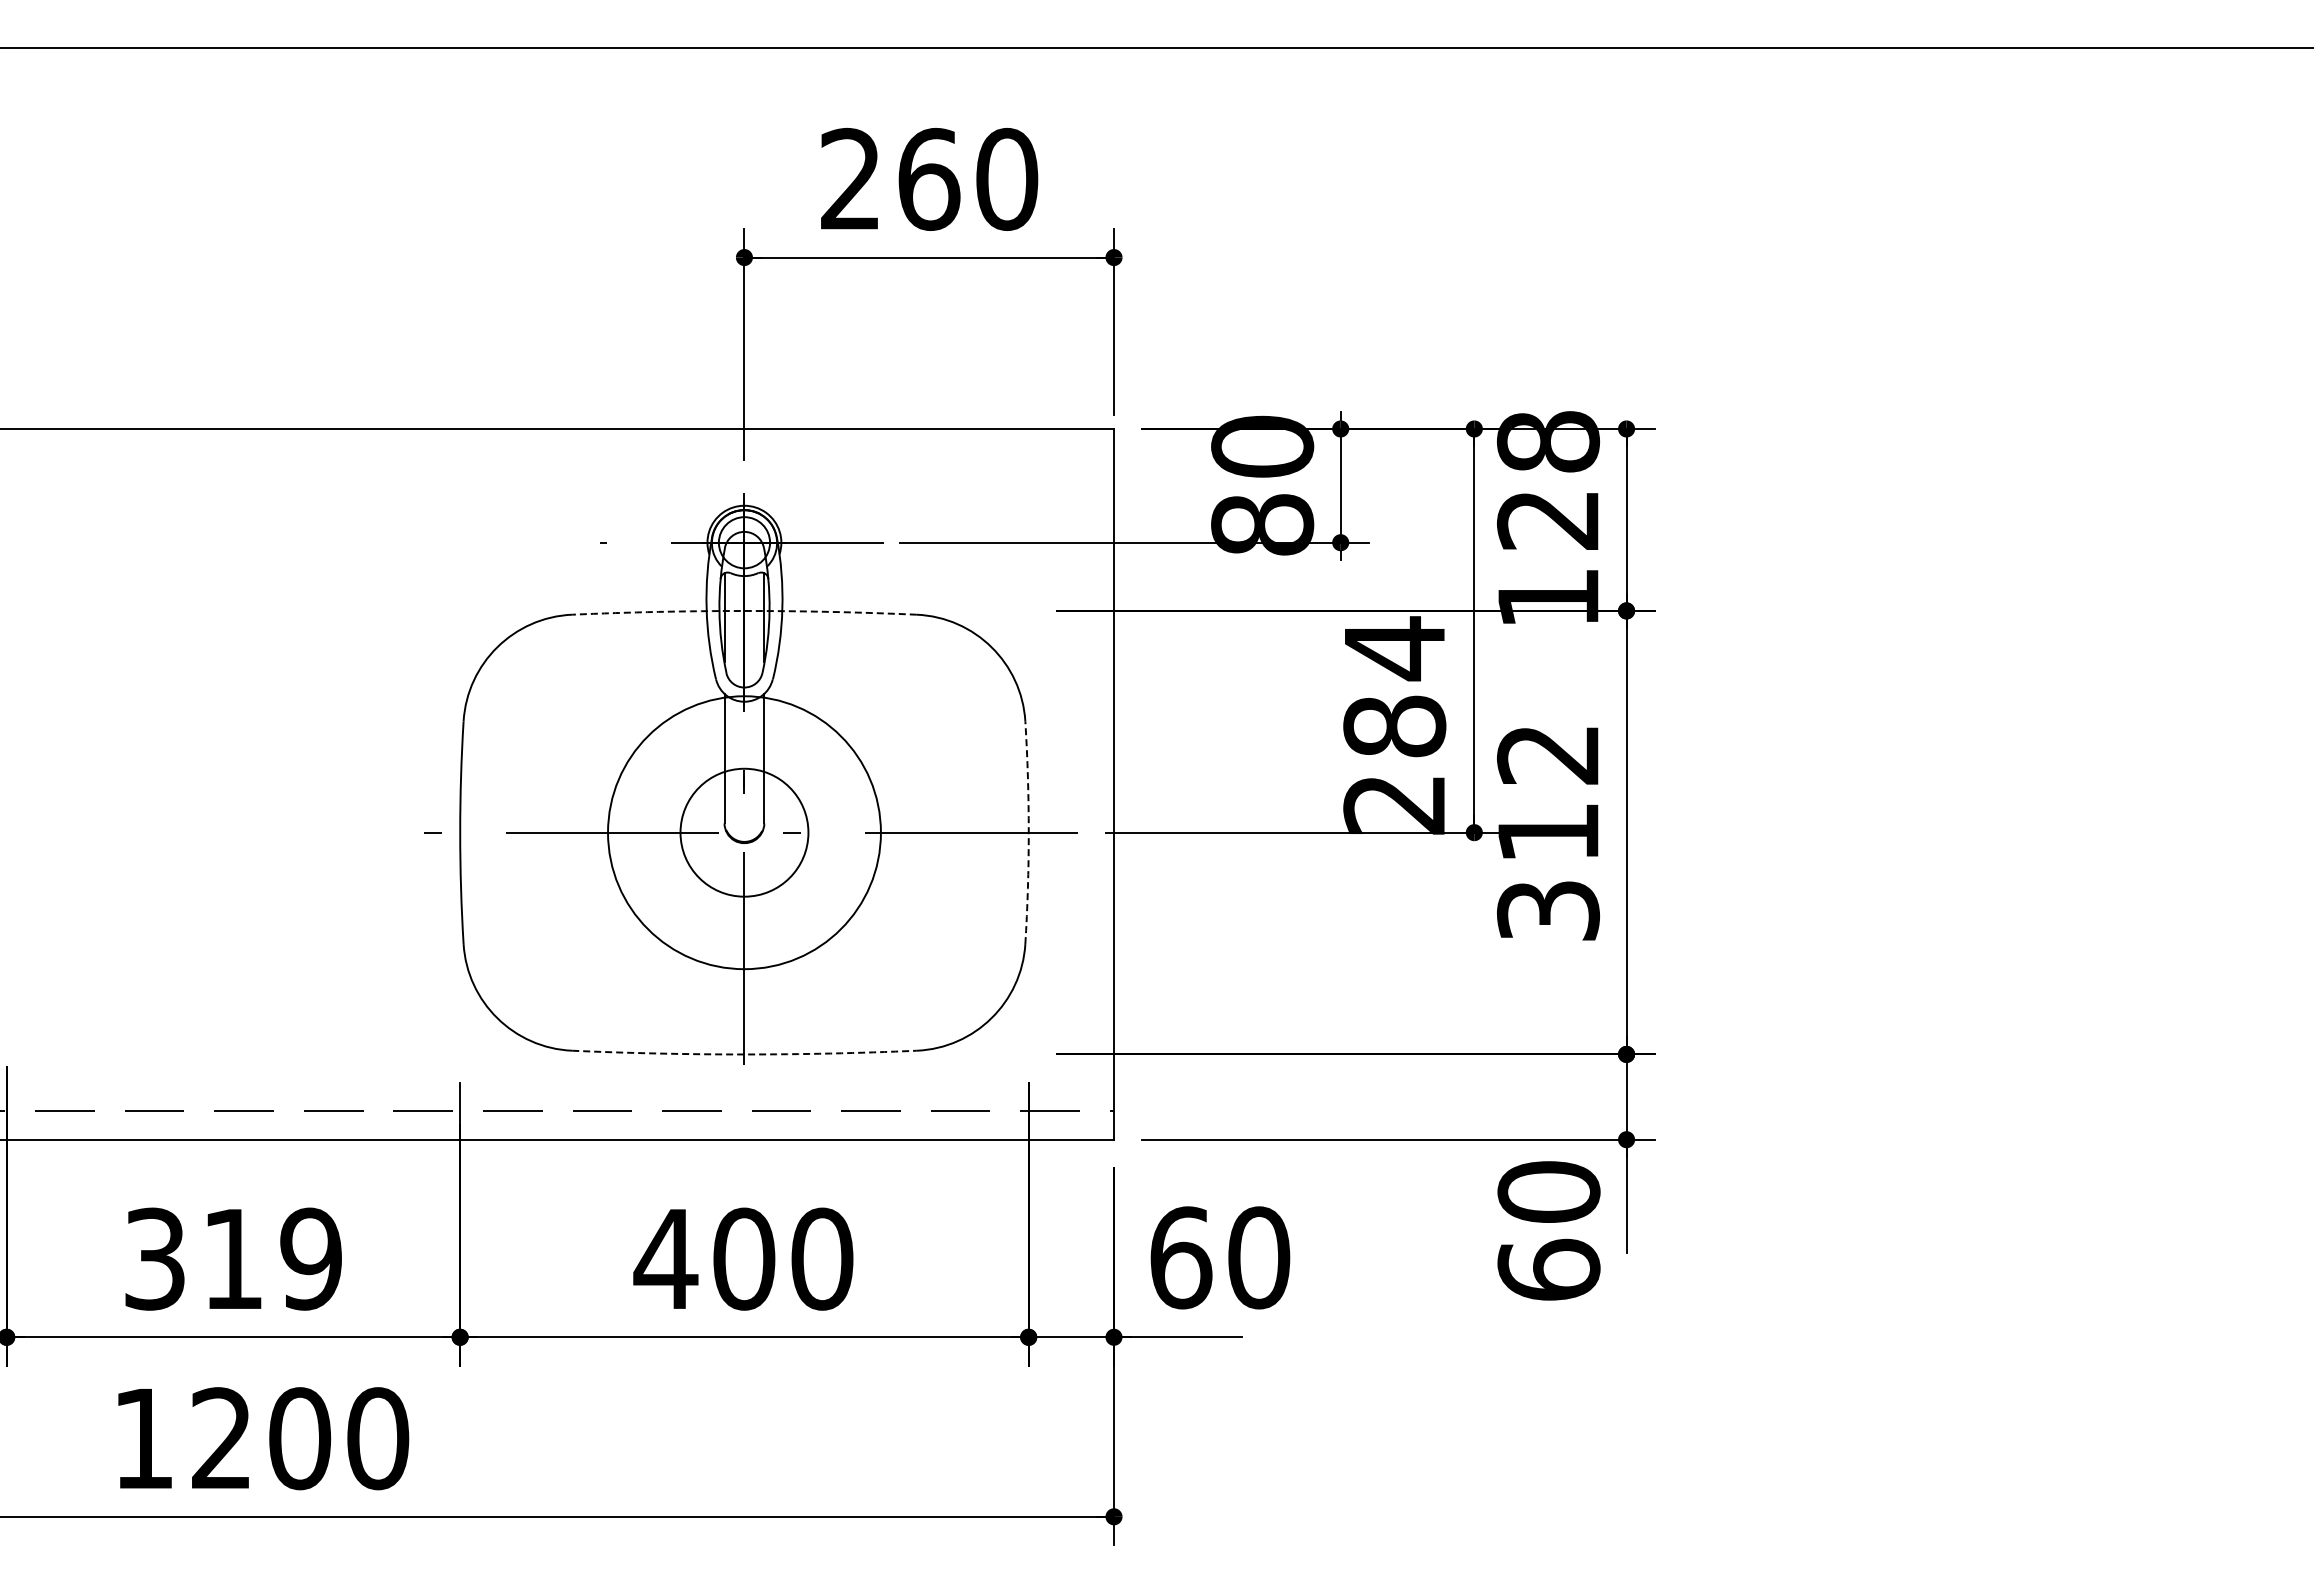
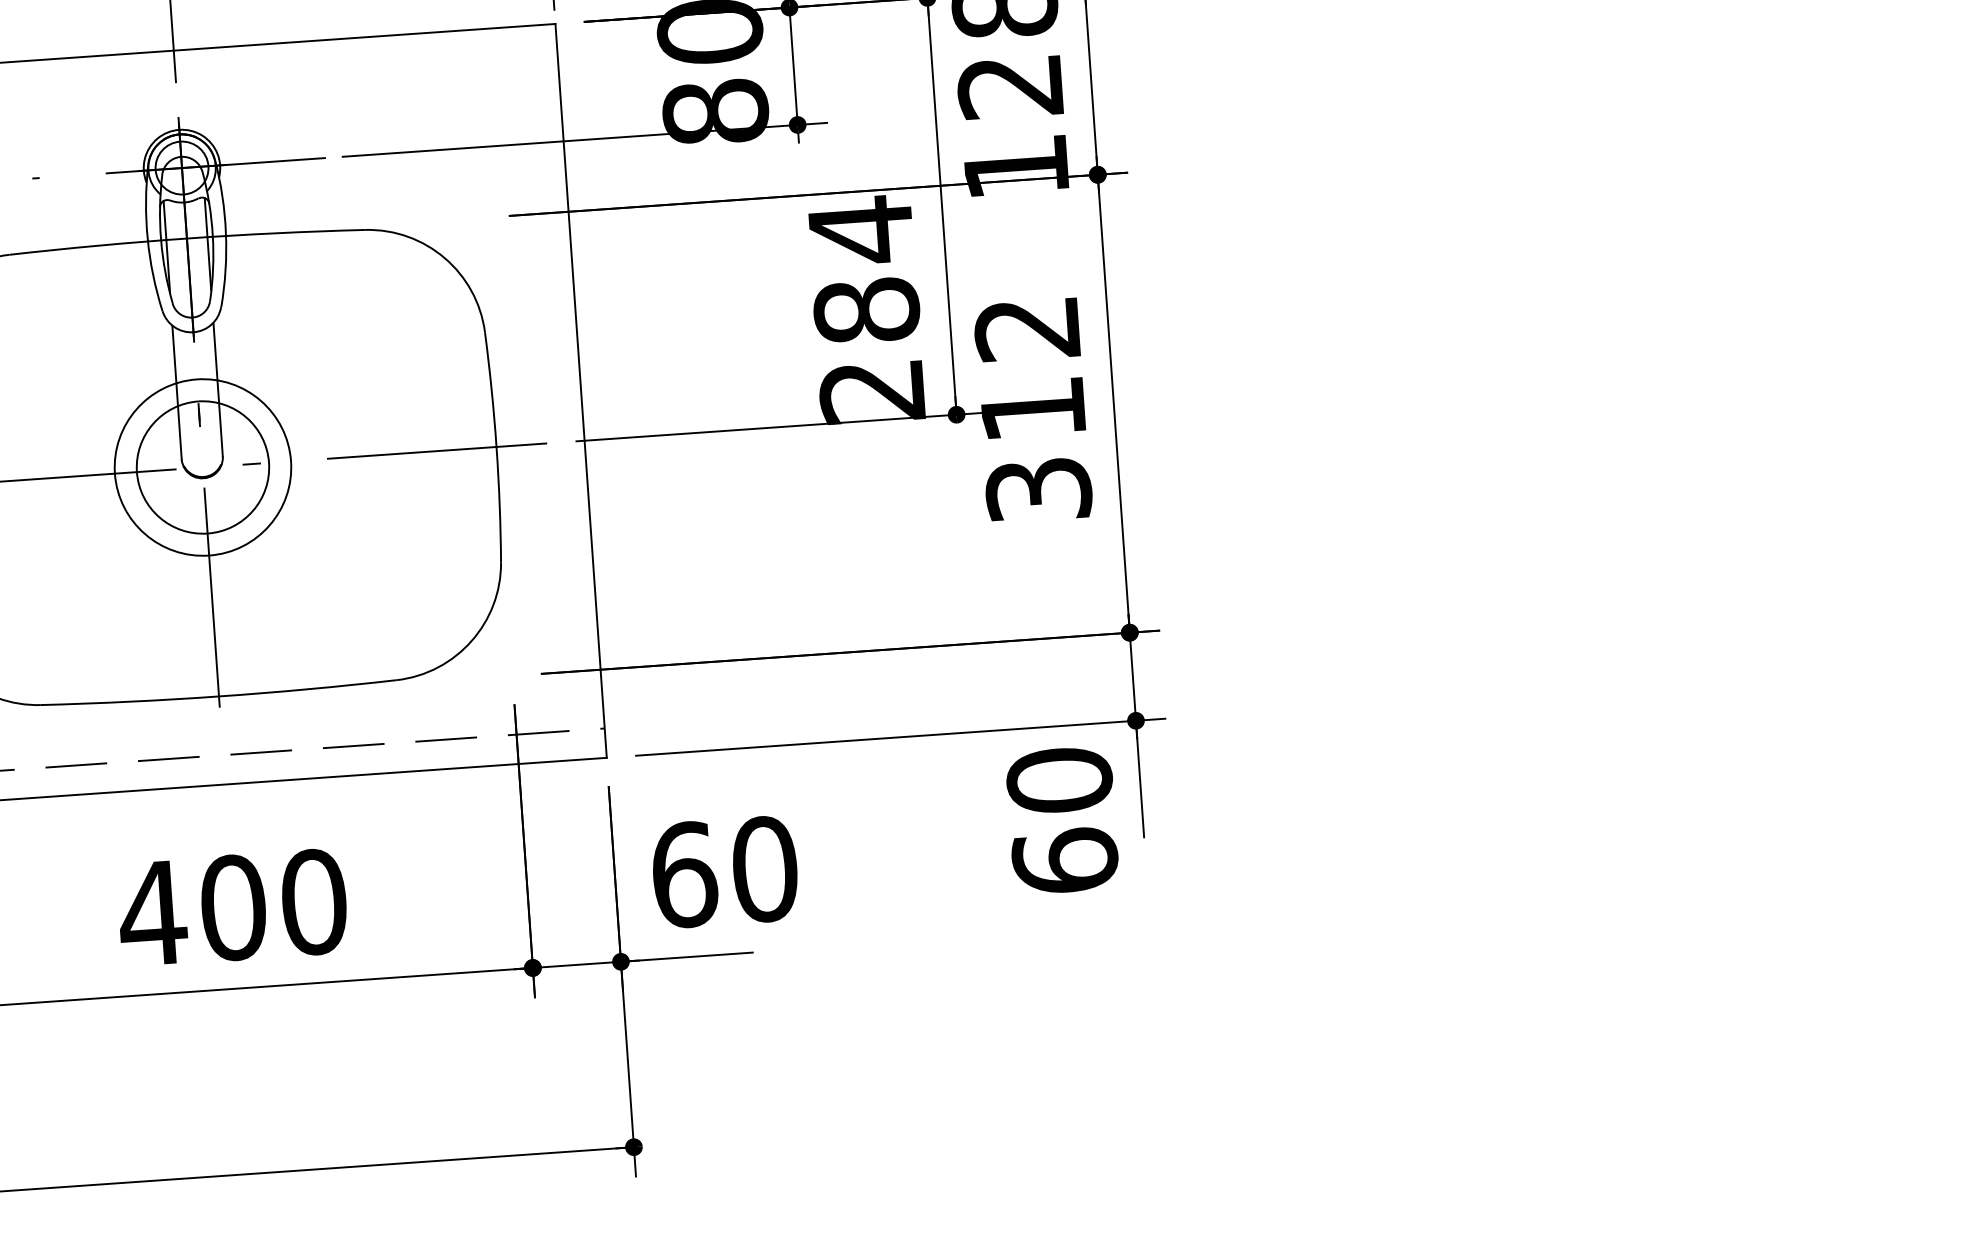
arc: (744, 610) -> (186, 238), dashed -> solid
circle: (744, 832) -> (202, 467), size x0.62
arc: (1028, 832) -> (496, 446), dashed -> solid
arc: (744, 1054) -> (219, 696), dashed -> solid

